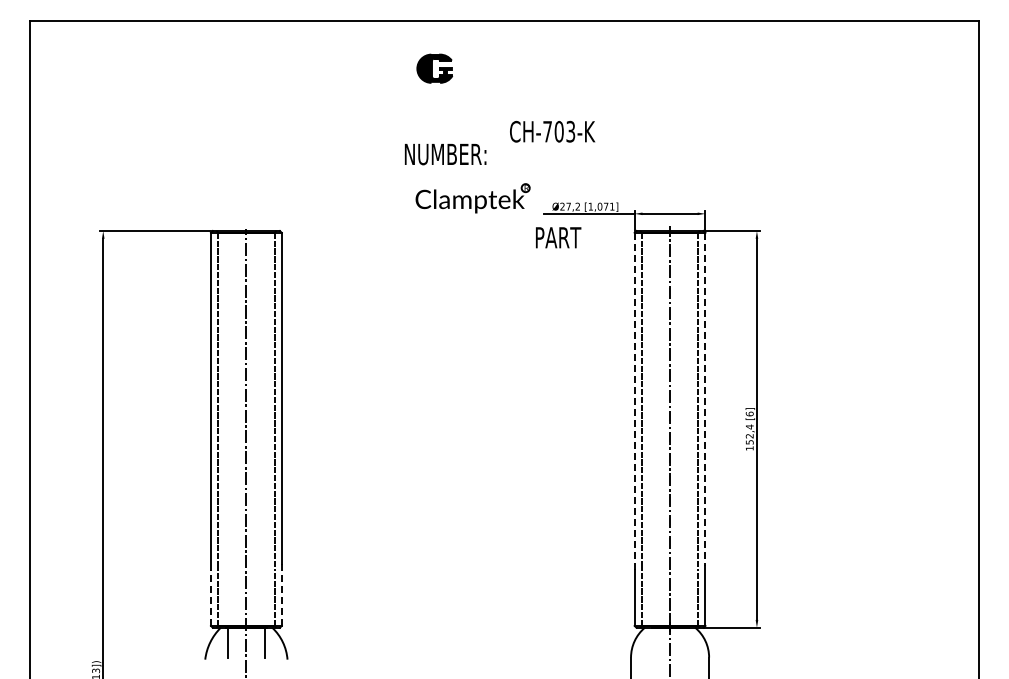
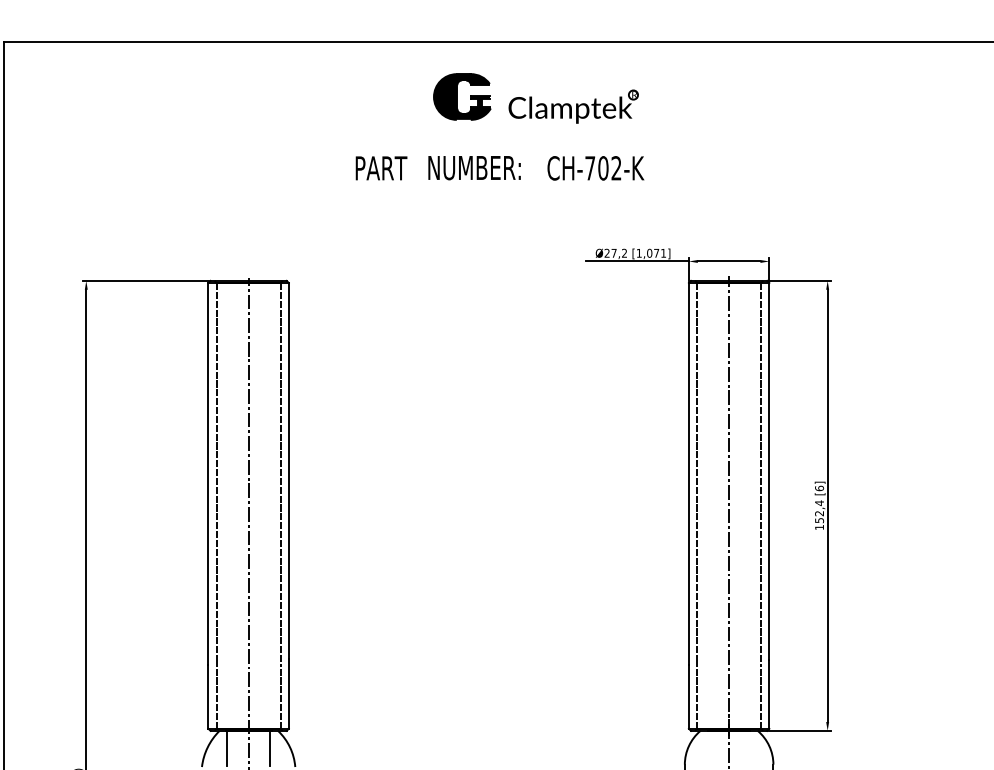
part: (434, 68) -> (461, 96), size x1.43
text: (570, 131) -> (616, 168), CH-703-K -> CH-702-K
text: (445, 154) -> (474, 168), moved
part: (472, 198) -> (573, 106), moved
text: (558, 237) -> (381, 168), moved
line: (705, 399) -> (769, 471), dashed -> solid
line: (634, 401) -> (688, 474), dashed -> solid
line: (281, 595) -> (288, 694), dashed -> solid
line: (210, 597) -> (207, 696), dashed -> solid

